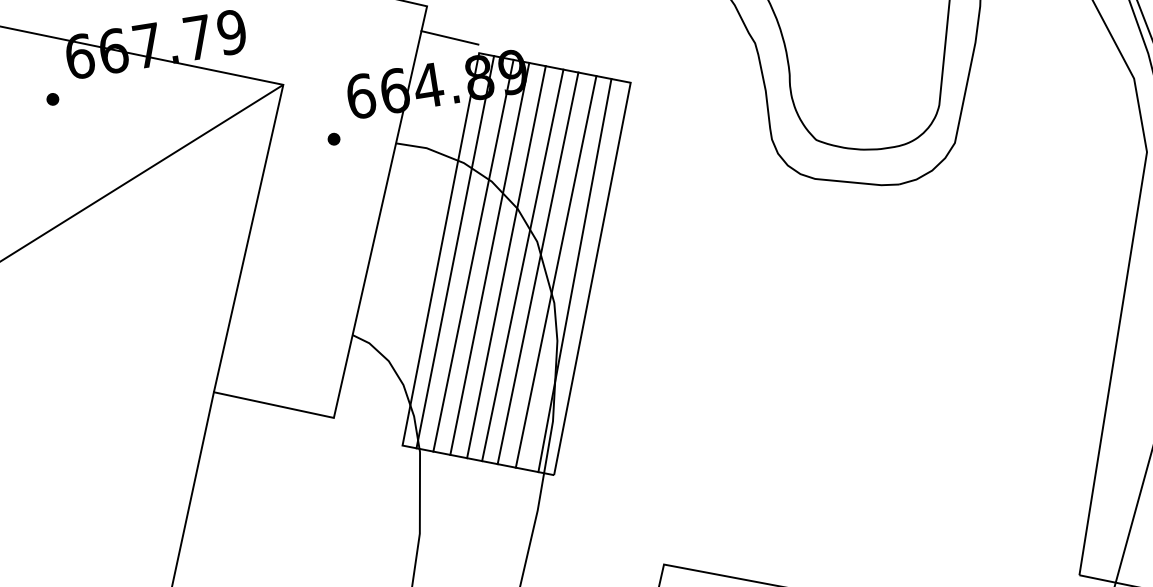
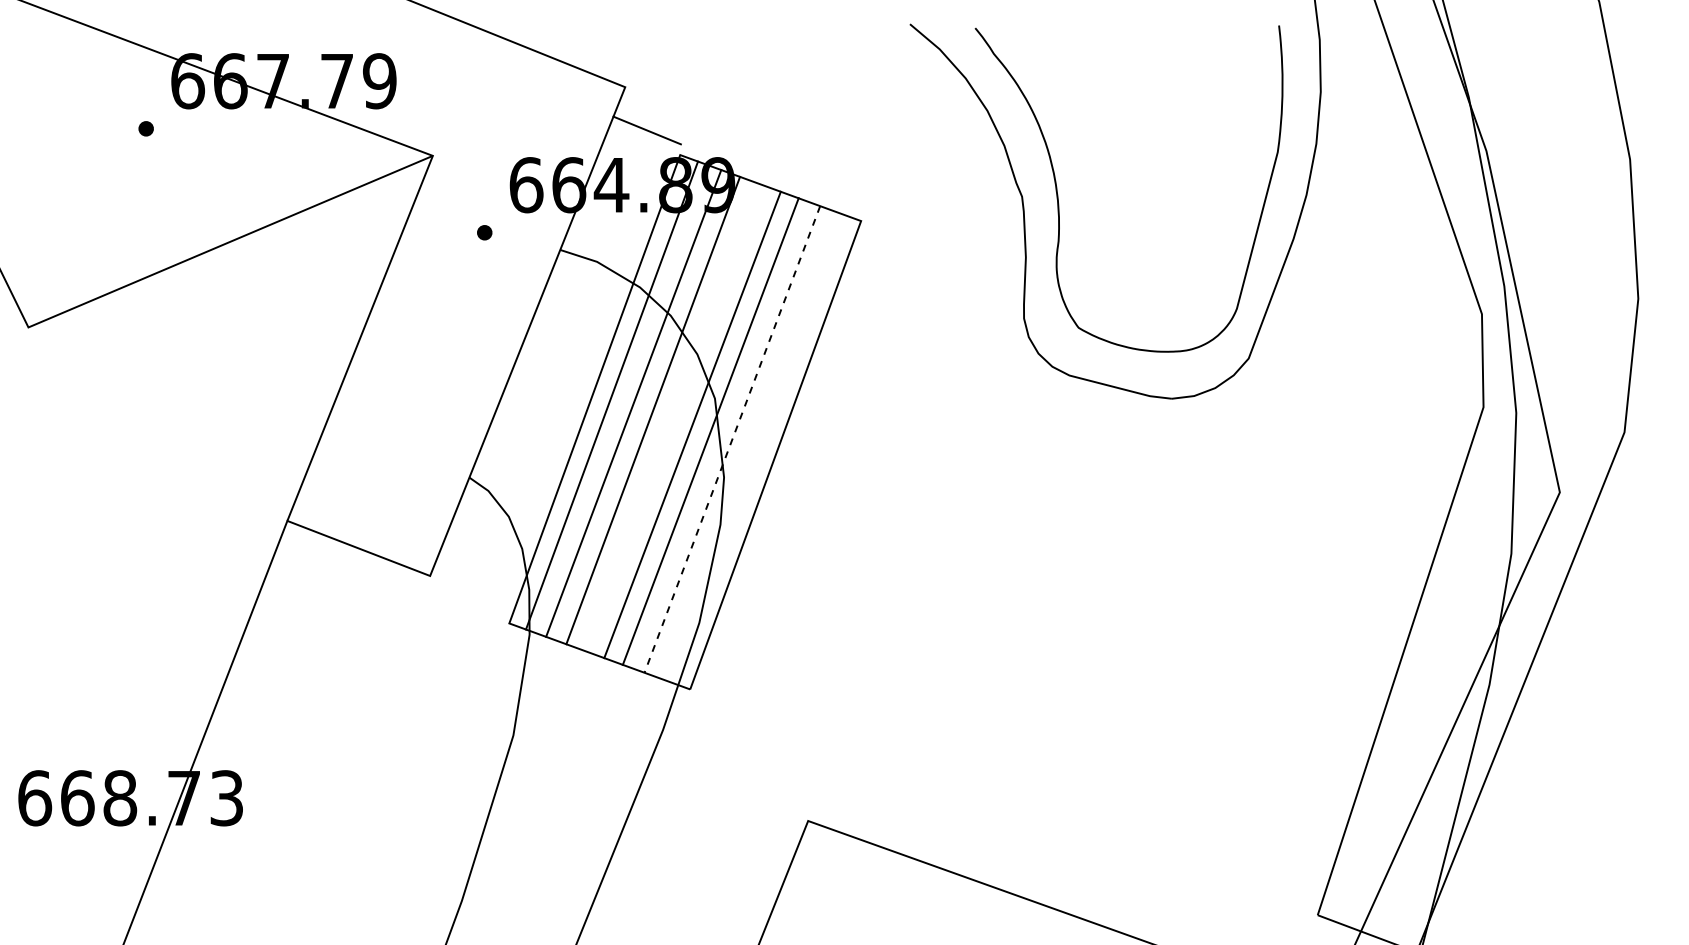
line: (505, 262) -> (672, 417), removed
line: (556, 271) -> (732, 439), solid -> dashed
line: (574, 275) -> (754, 447), removed

